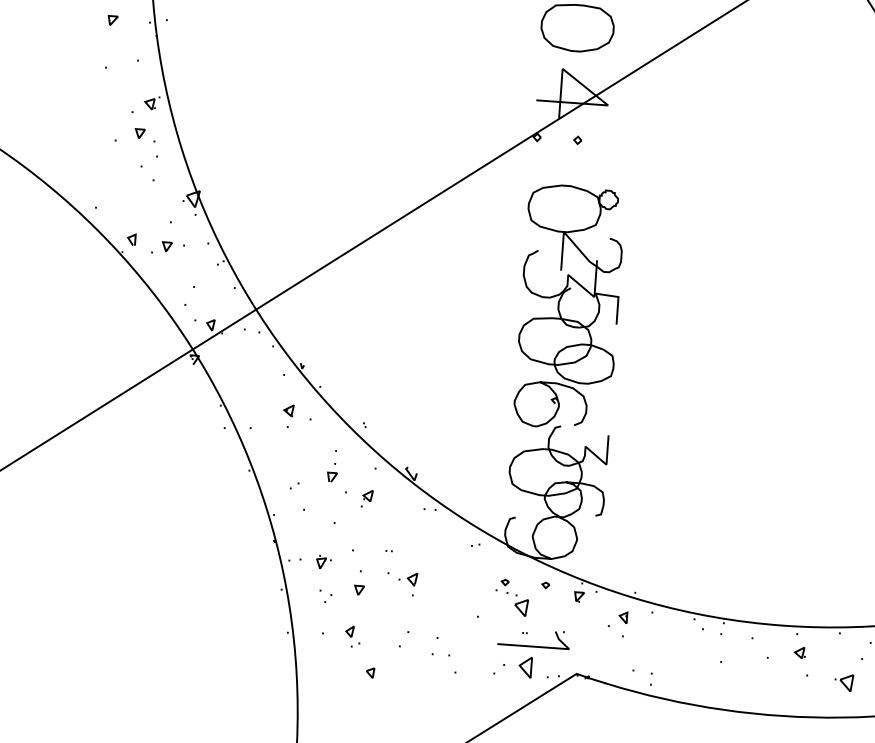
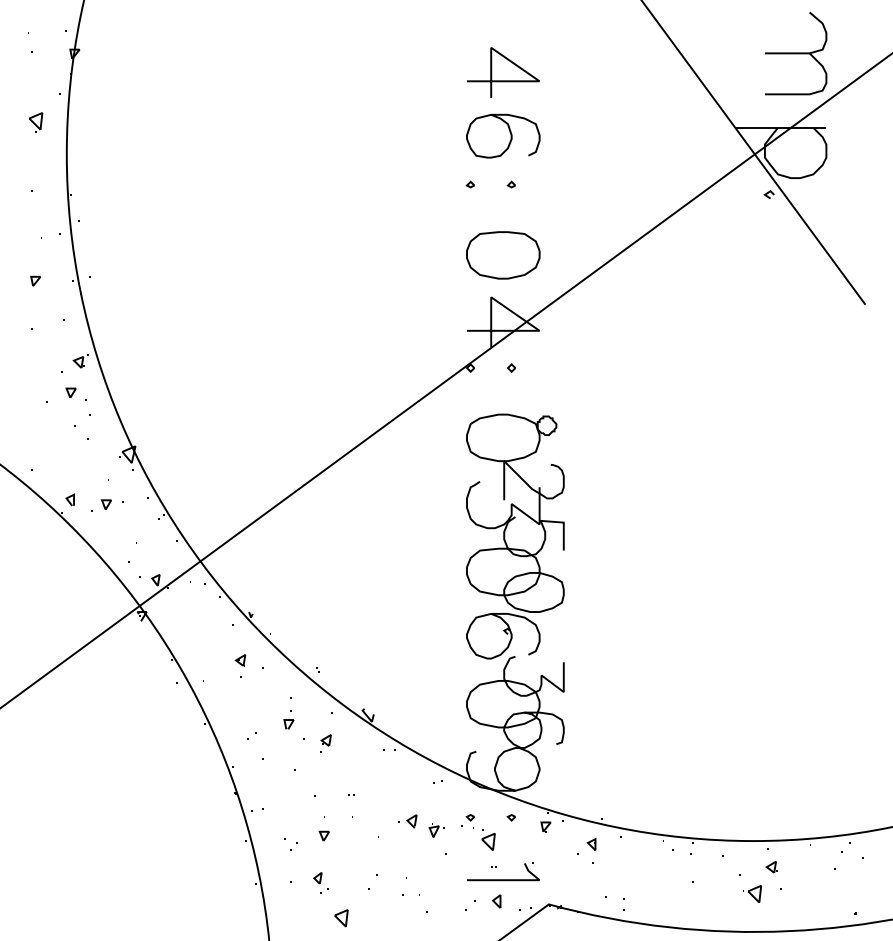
part: (323, 562) -> (436, 830), moved
part: (407, 579) -> (407, 821), moved
part: (525, 667) -> (496, 901), size x0.62
part: (370, 673) -> (341, 918), size x1.67
part: (844, 682) -> (752, 893), moved

